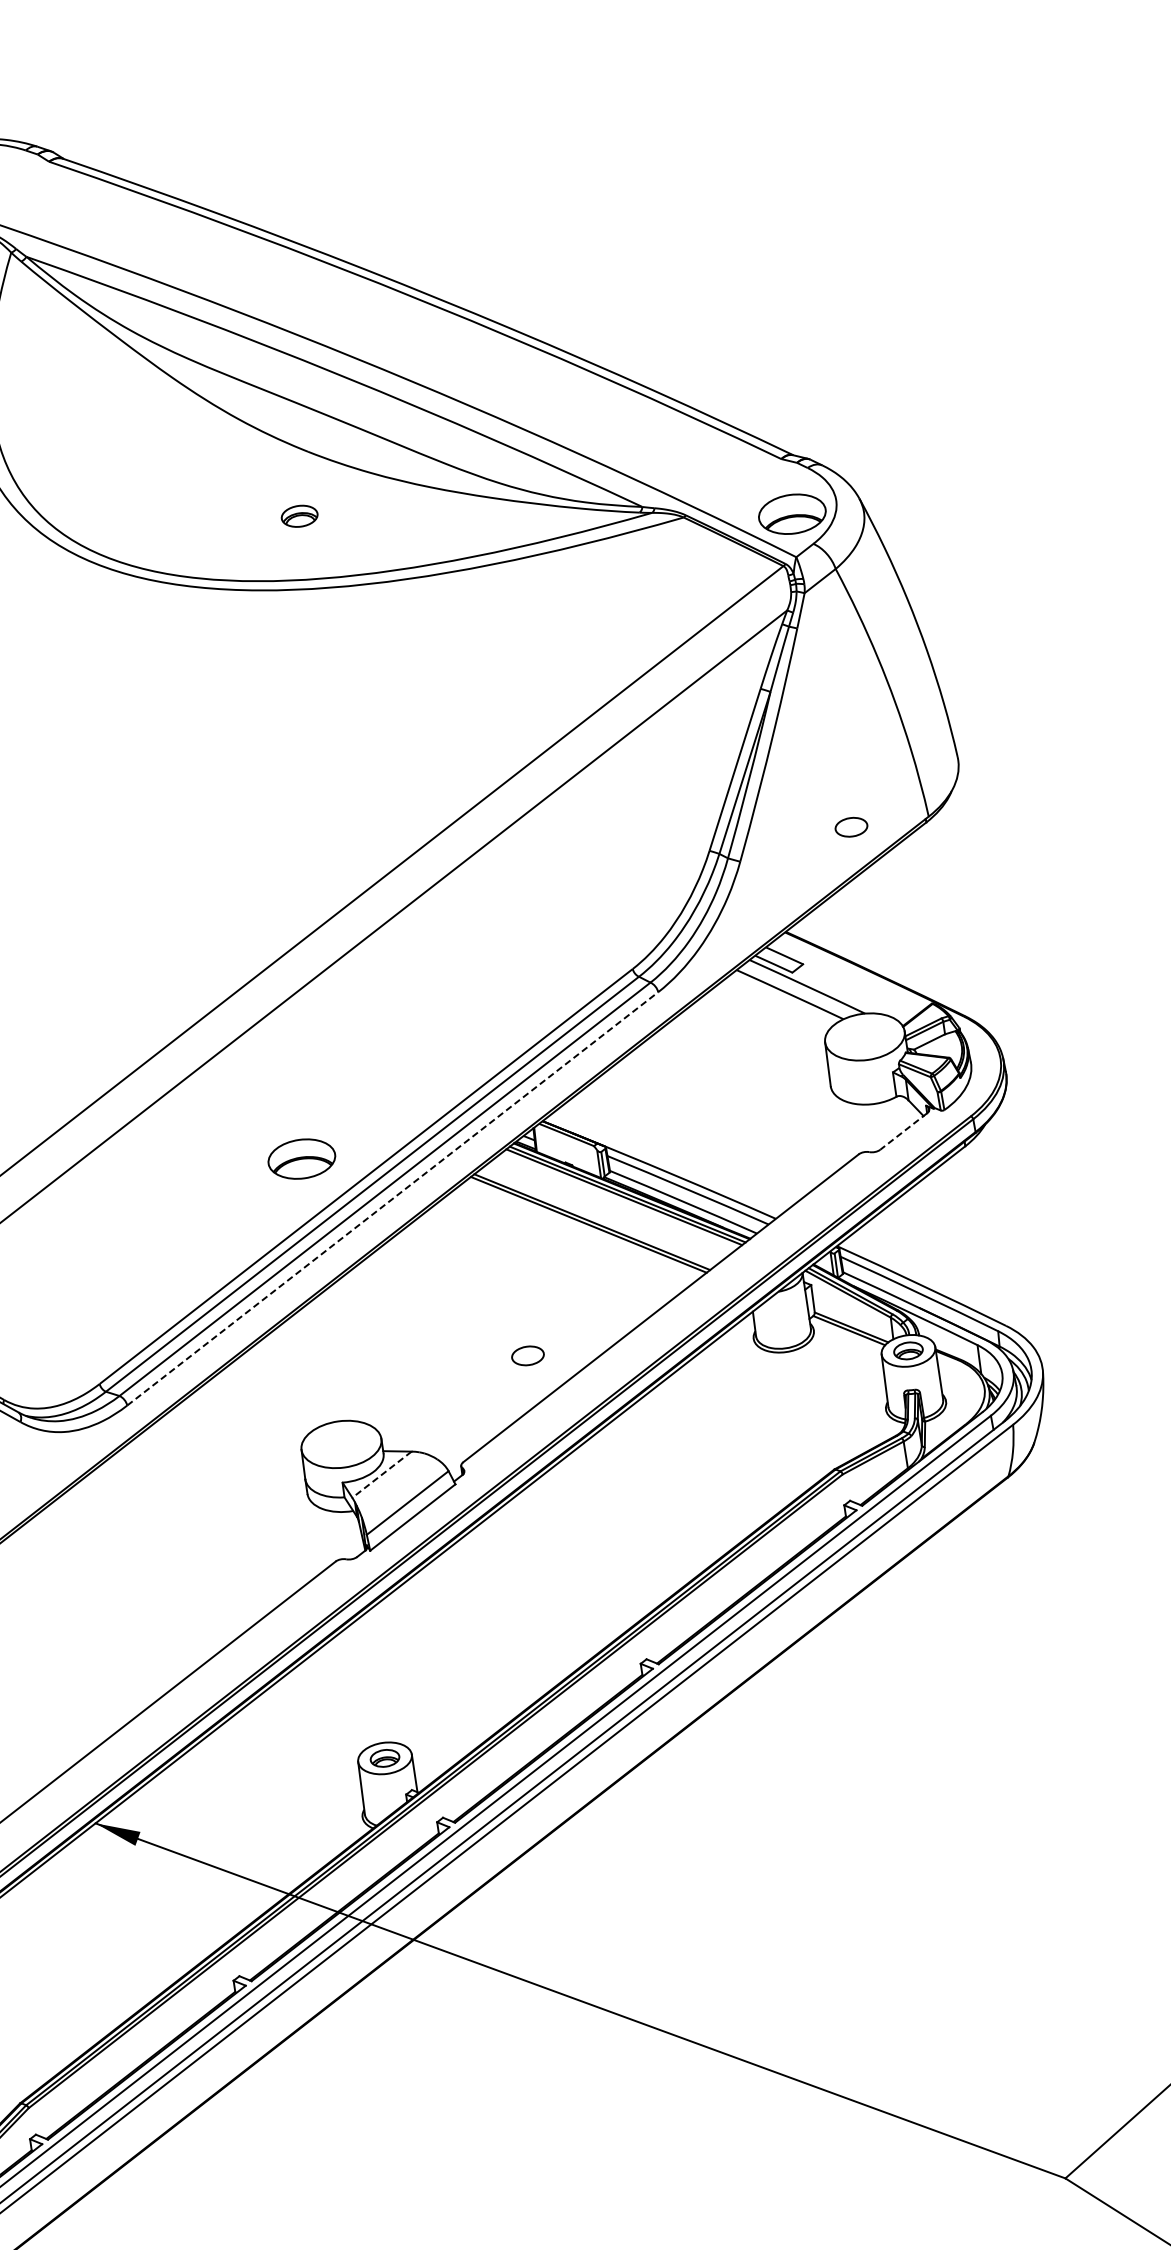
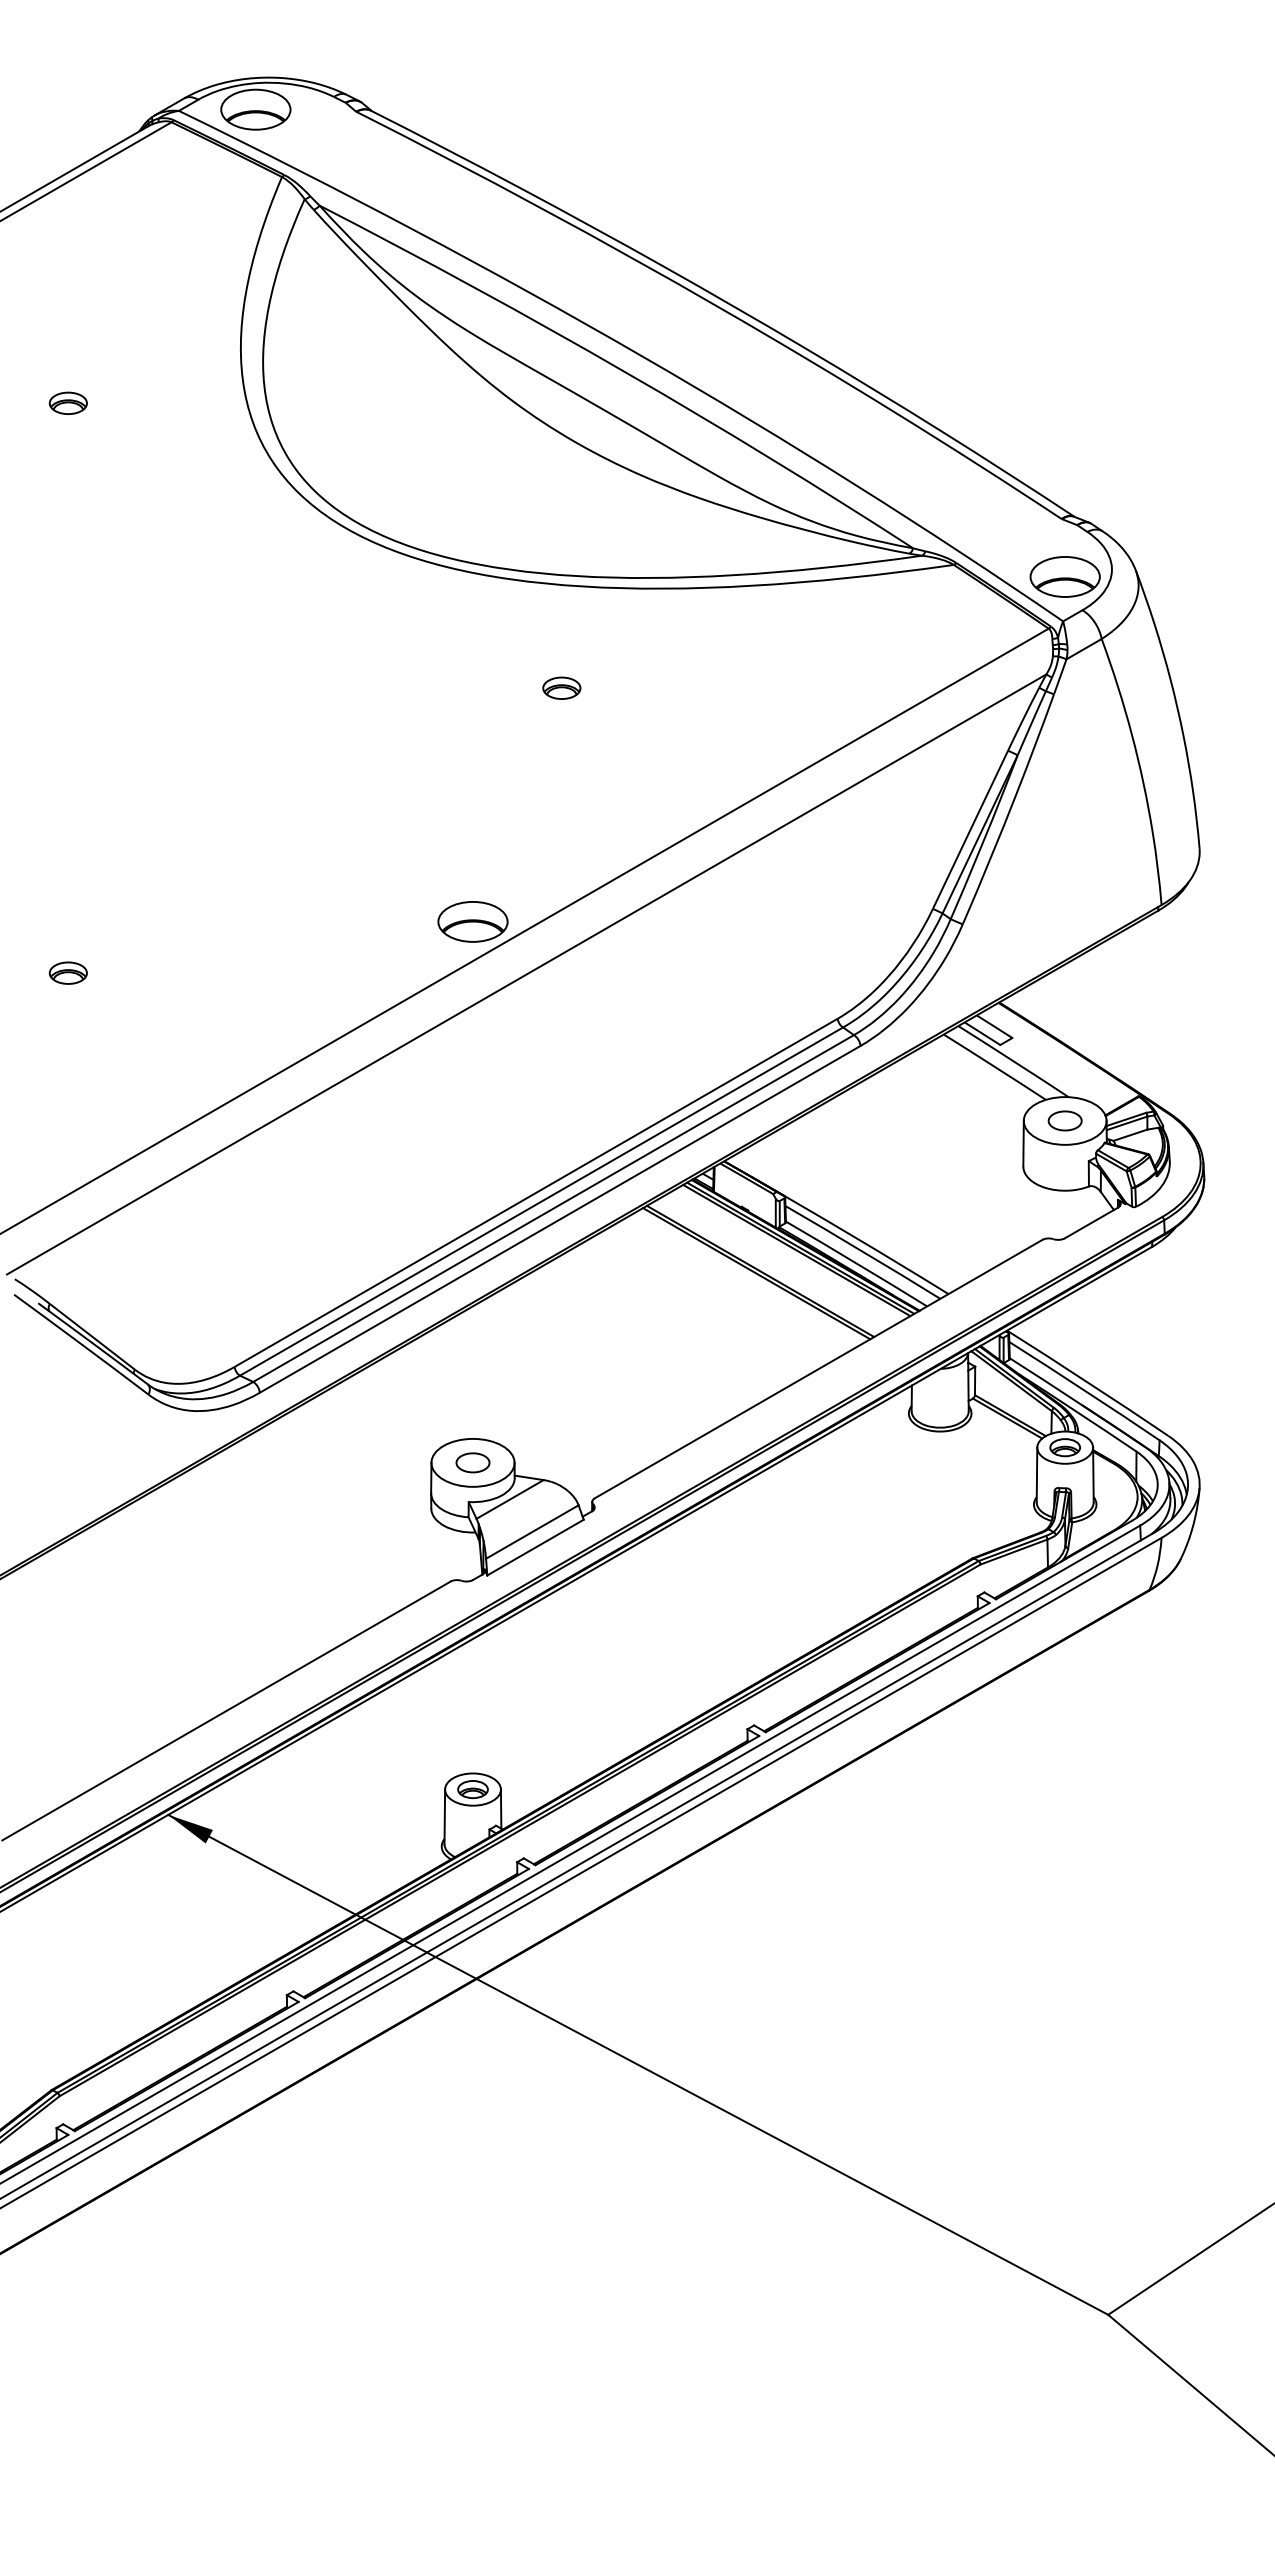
part: (299, 515) -> (561, 687), moved
part: (850, 826) -> (1064, 1120), moved
line: (903, 1131) -> (1091, 1222), dashed -> solid
part: (301, 1158) -> (472, 921), moved
line: (393, 1198) -> (560, 1219), dashed -> solid
part: (527, 1355) -> (472, 1462), moved
line: (382, 1474) -> (510, 1499), dashed -> solid

